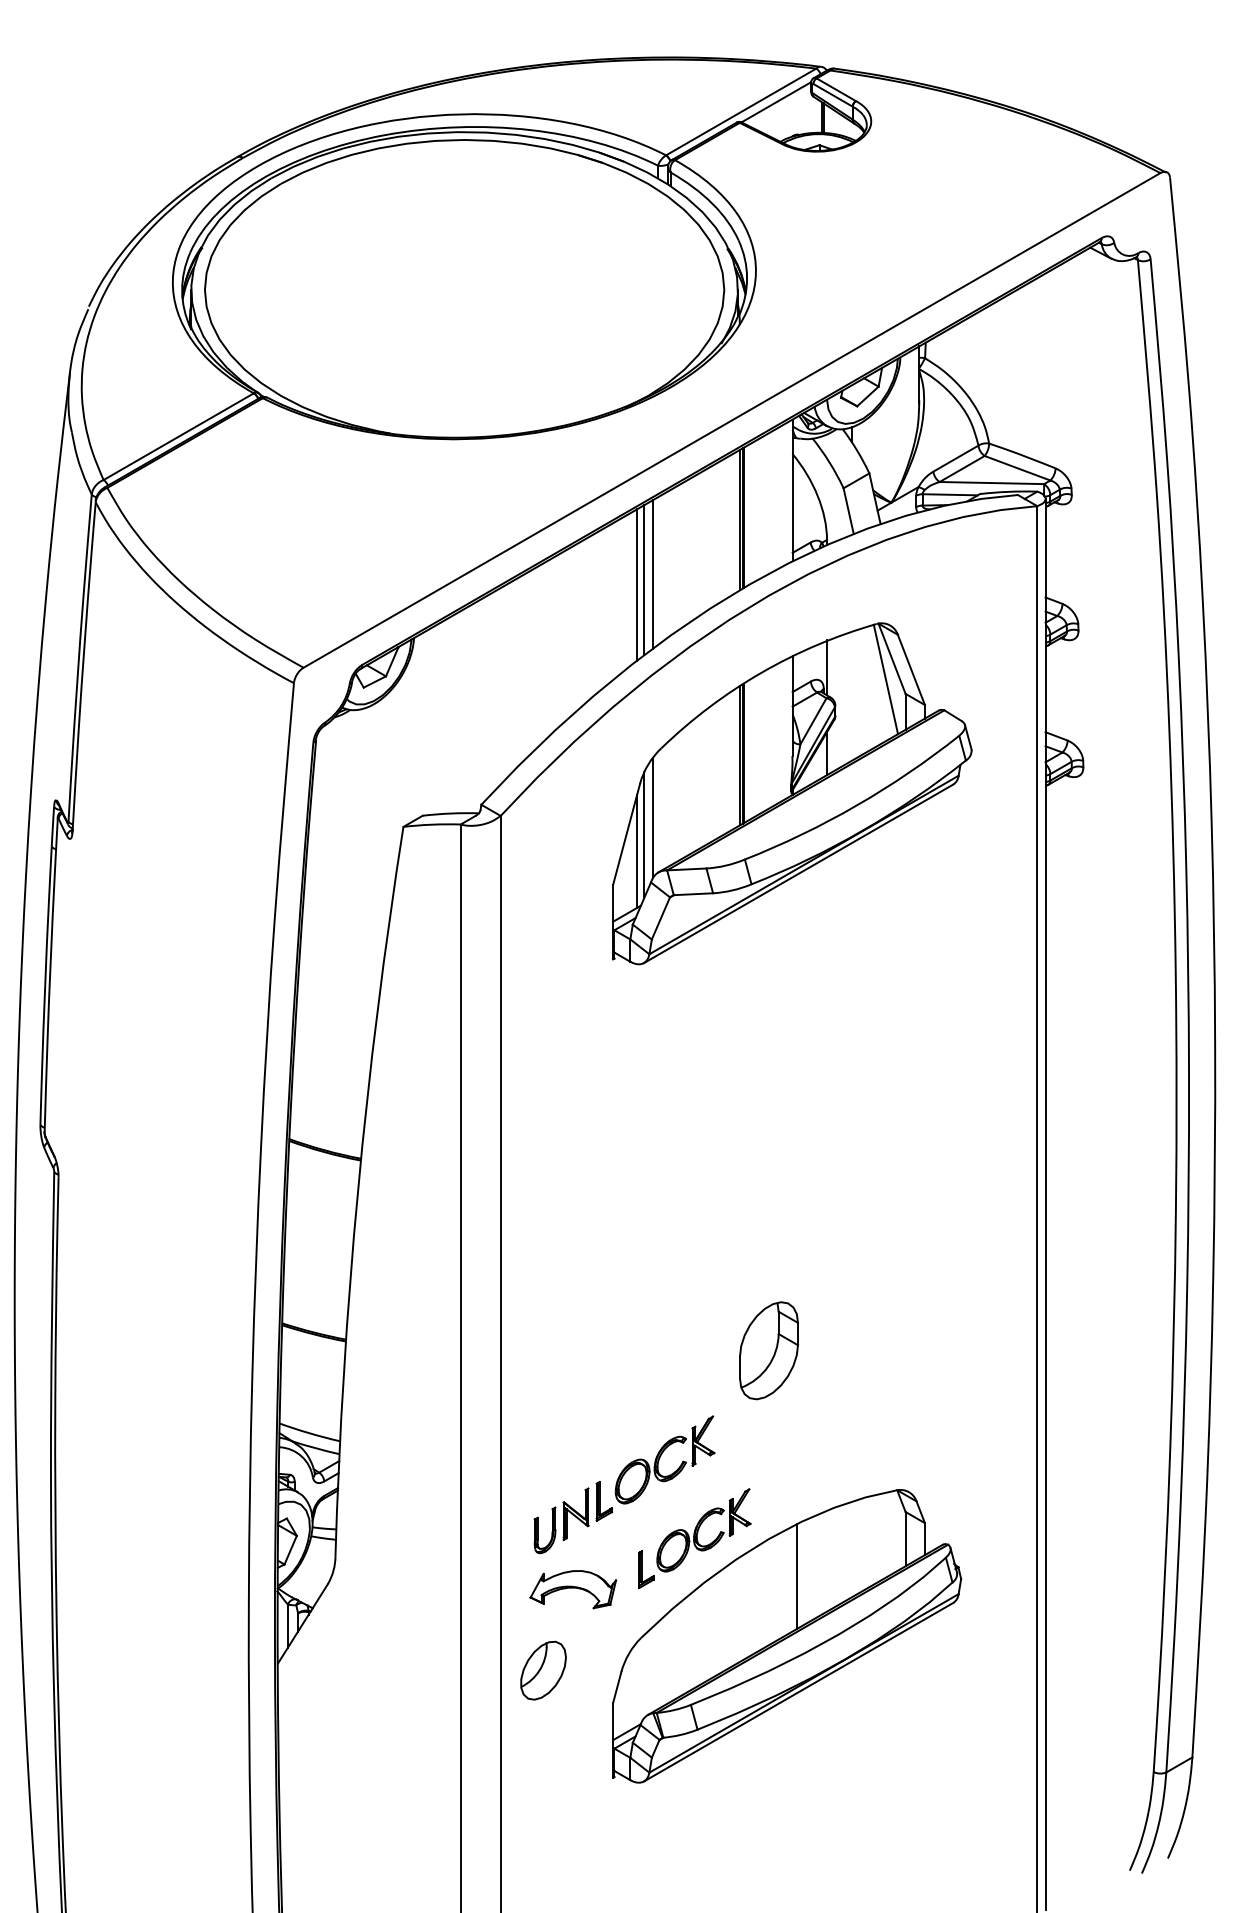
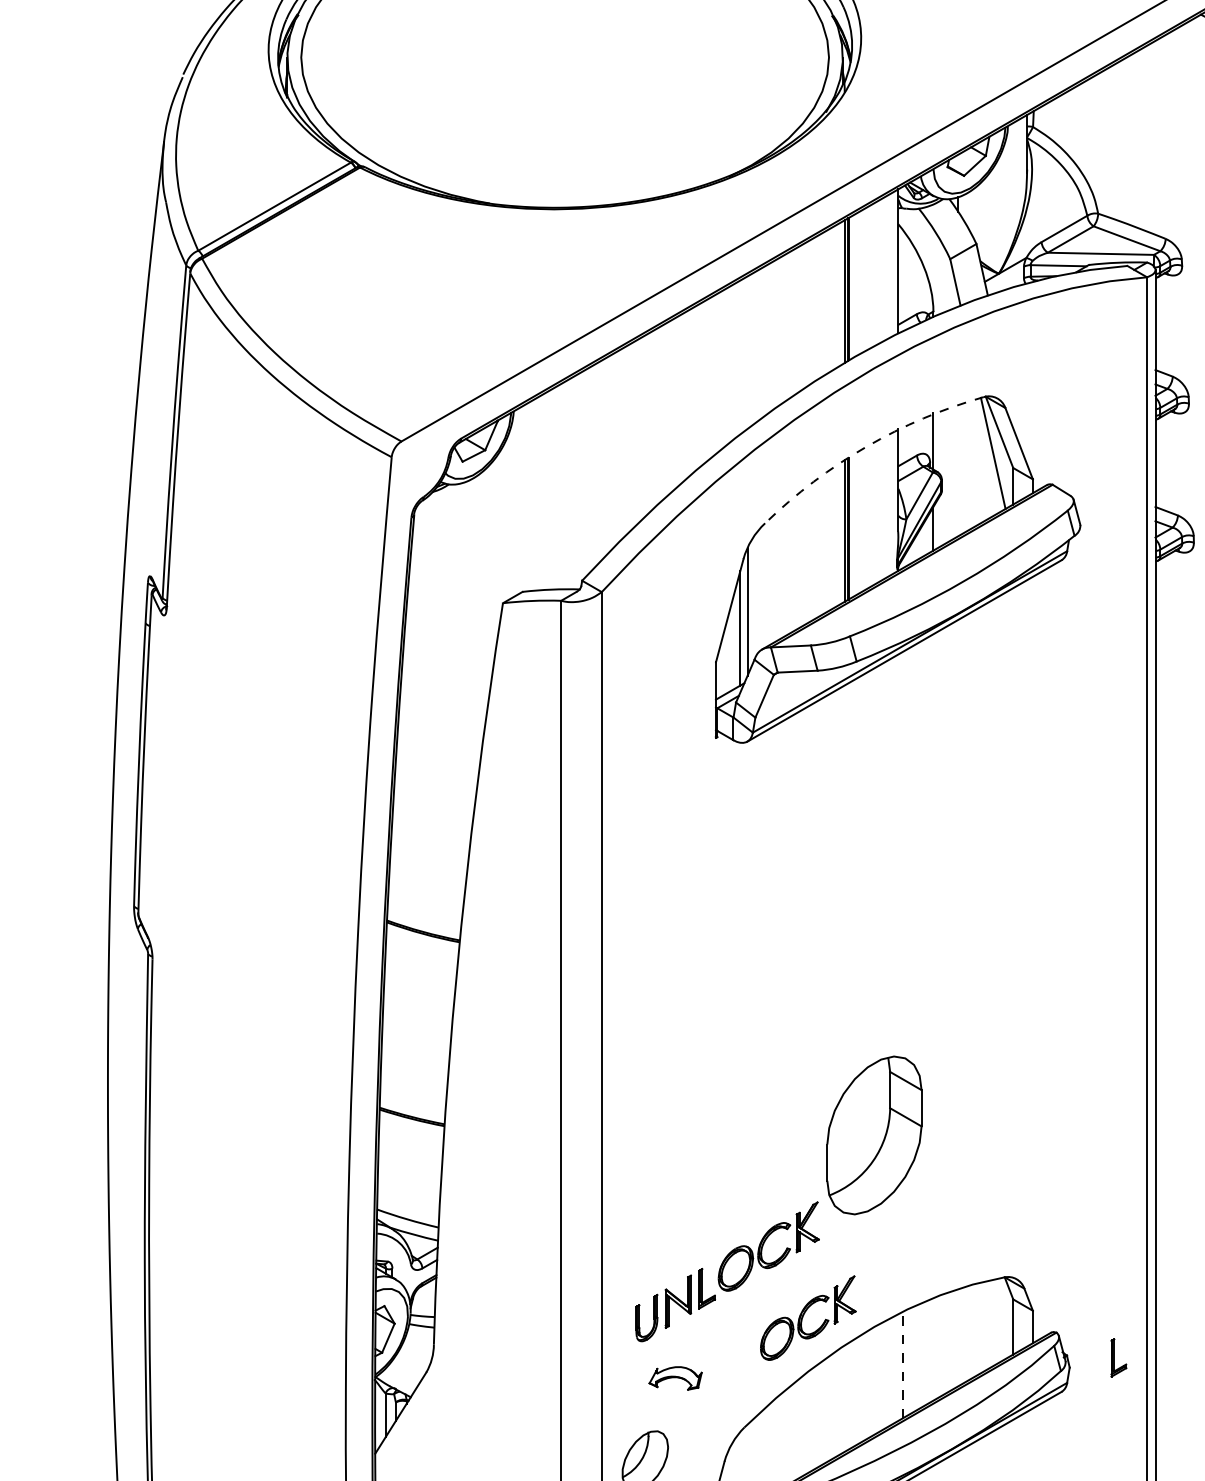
line: (652, 574) -> (756, 346), removed
line: (644, 580) -> (747, 352), removed
line: (637, 584) -> (740, 356), removed
arc: (761, 672) -> (866, 446), solid -> dashed
line: (652, 817) -> (756, 593), removed
part: (768, 1350) -> (873, 1135), size x1.6
part: (646, 1569) -> (1118, 1357), moved
line: (797, 1575) -> (903, 1363), solid -> dashed
part: (573, 1589) -> (675, 1378), size x0.6

